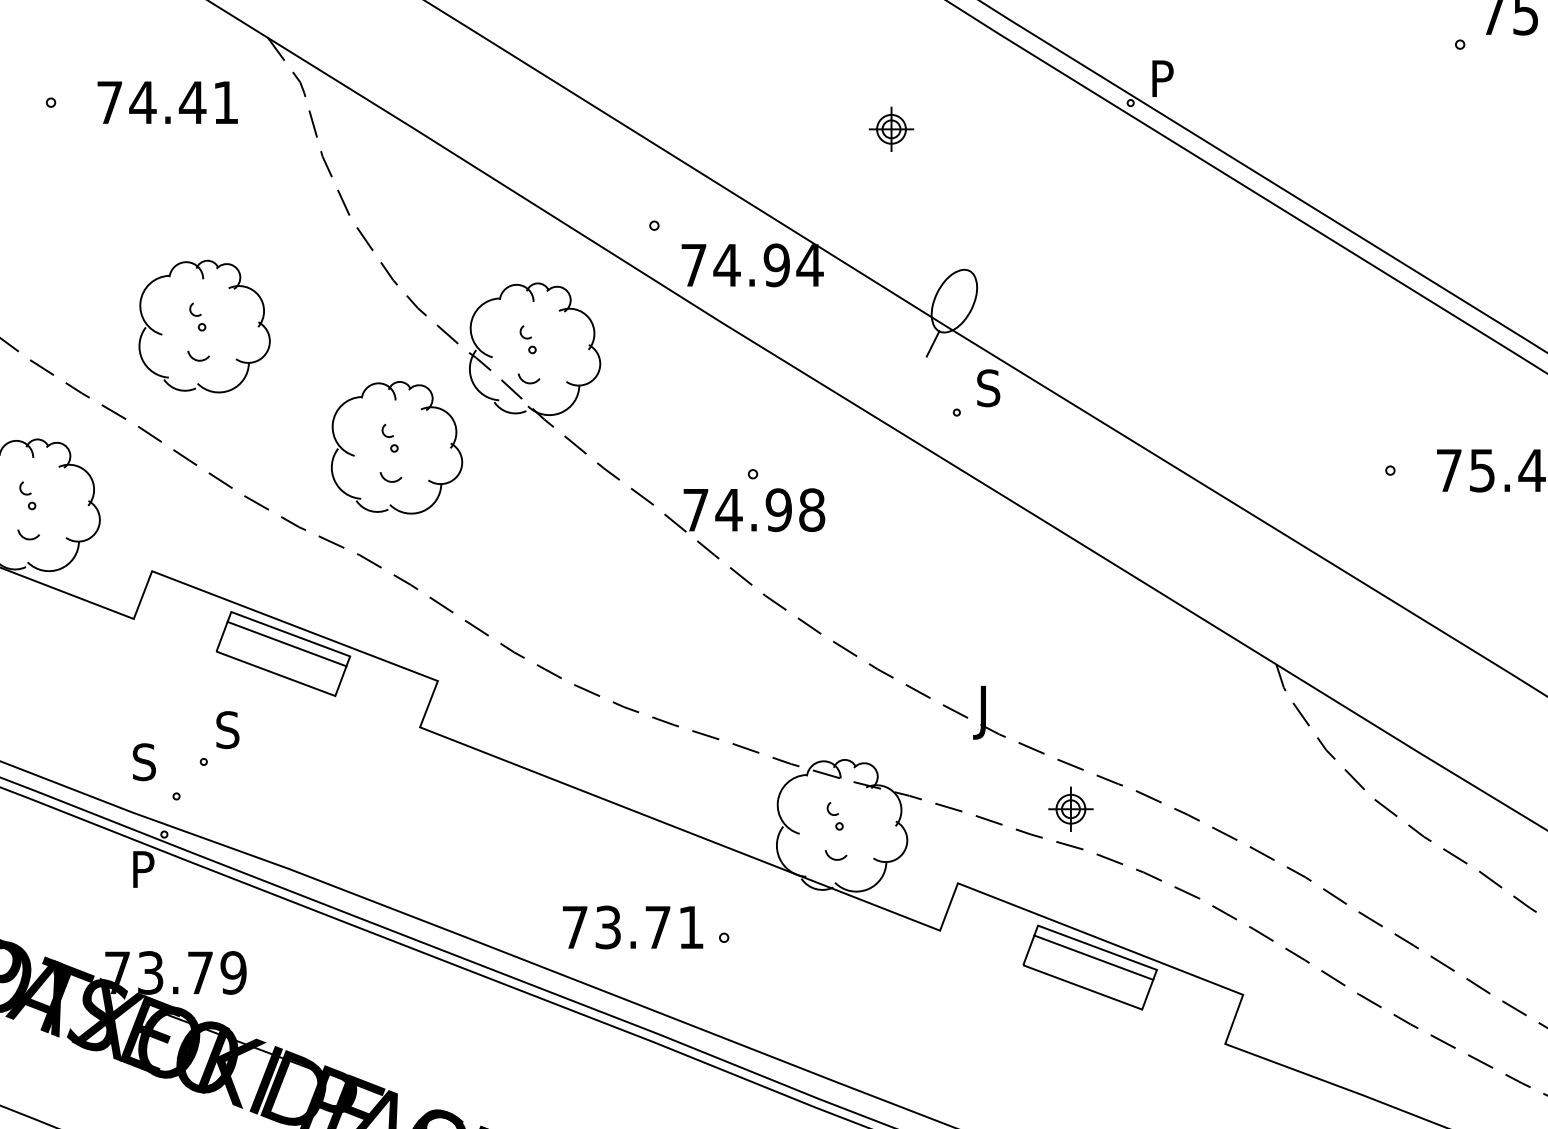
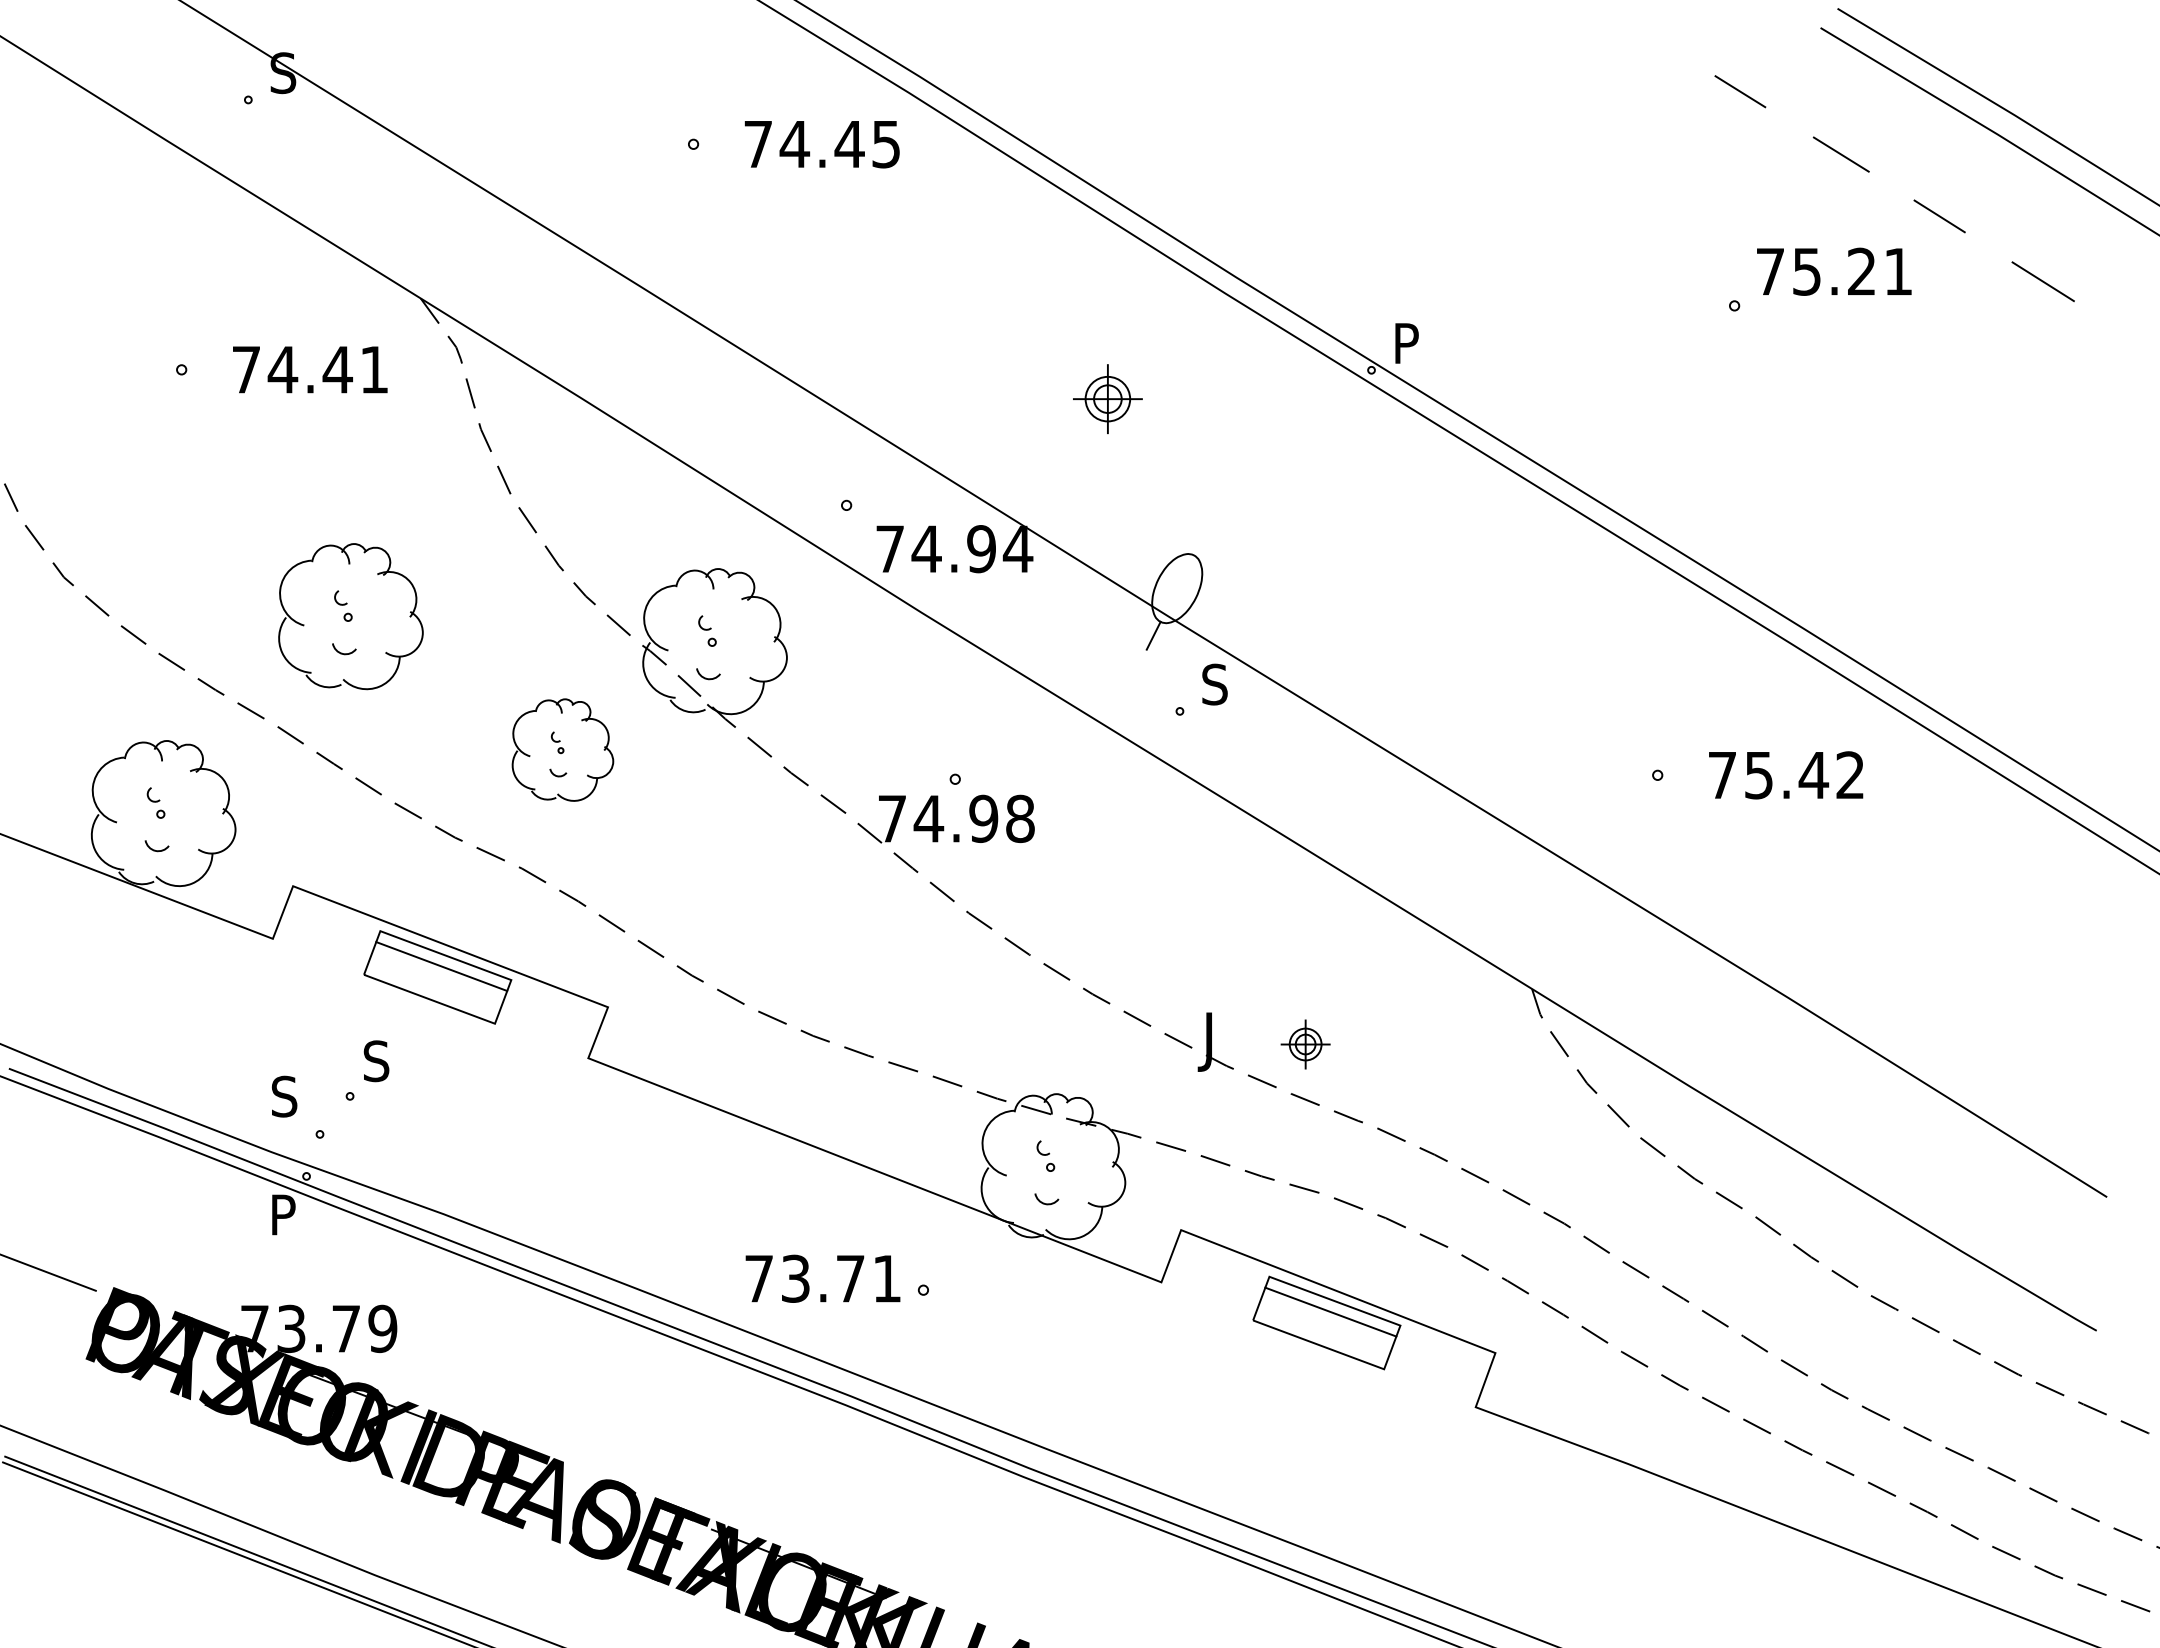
part: (891, 129) -> (1107, 399), size x1.4
part: (396, 447) -> (562, 749), size x0.7
part: (1070, 809) -> (1305, 1044), moved

